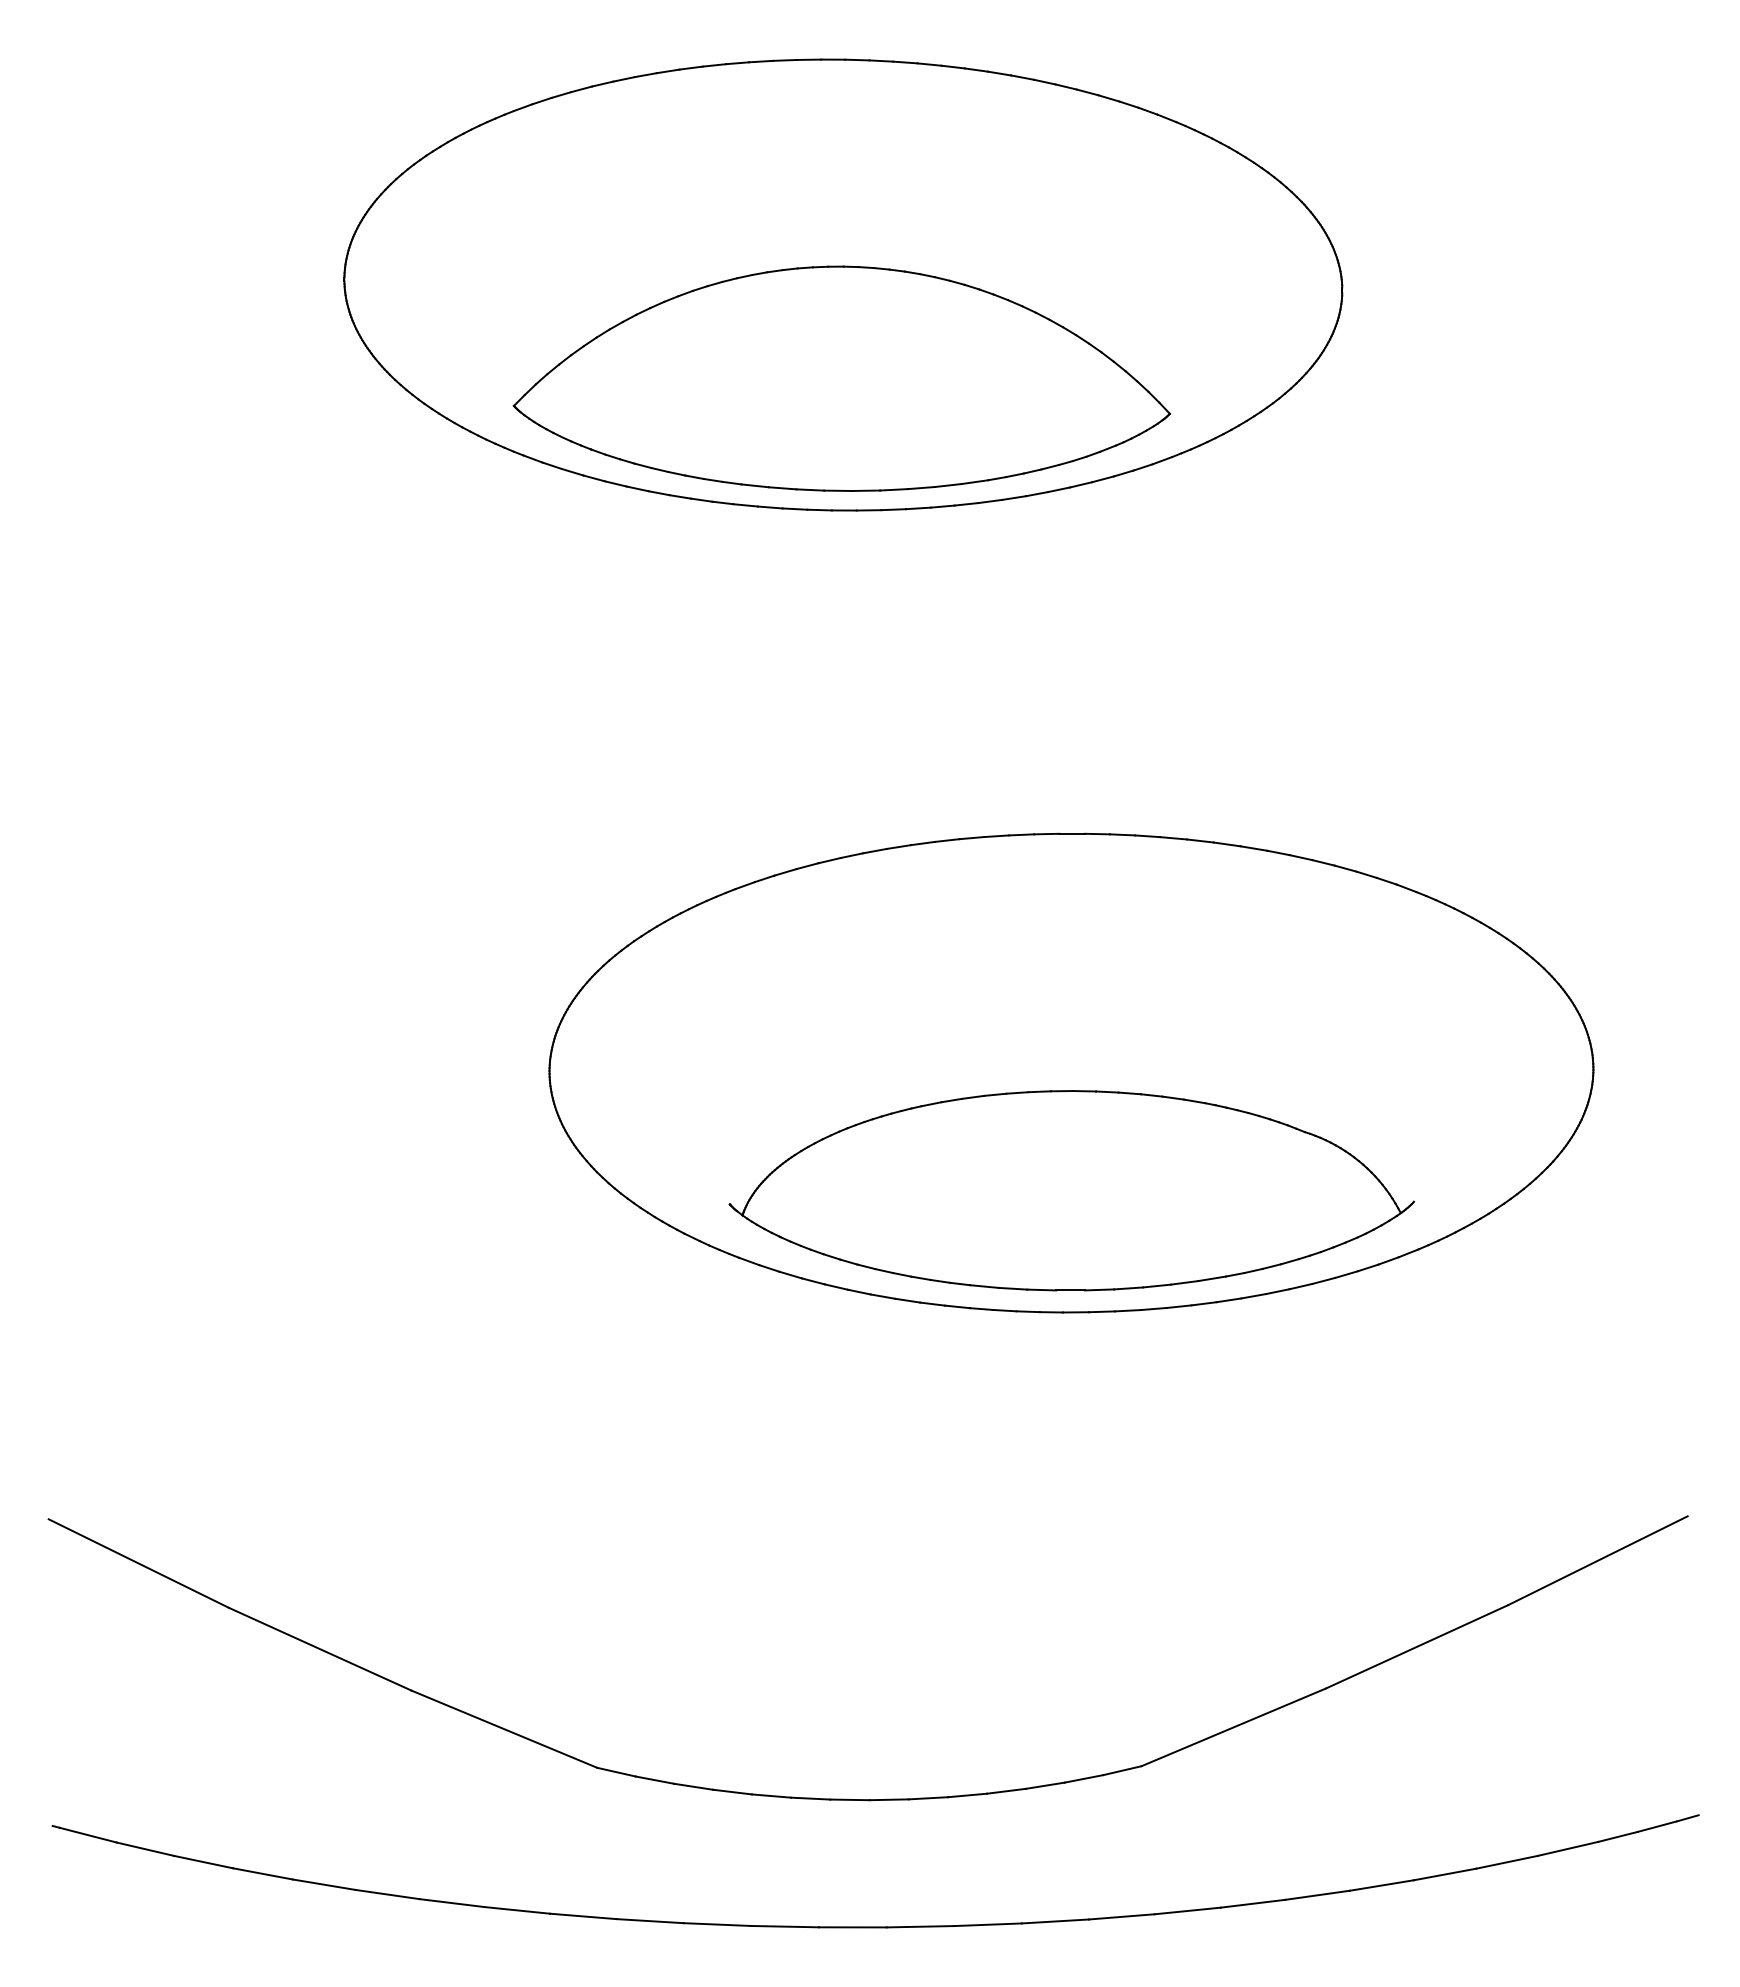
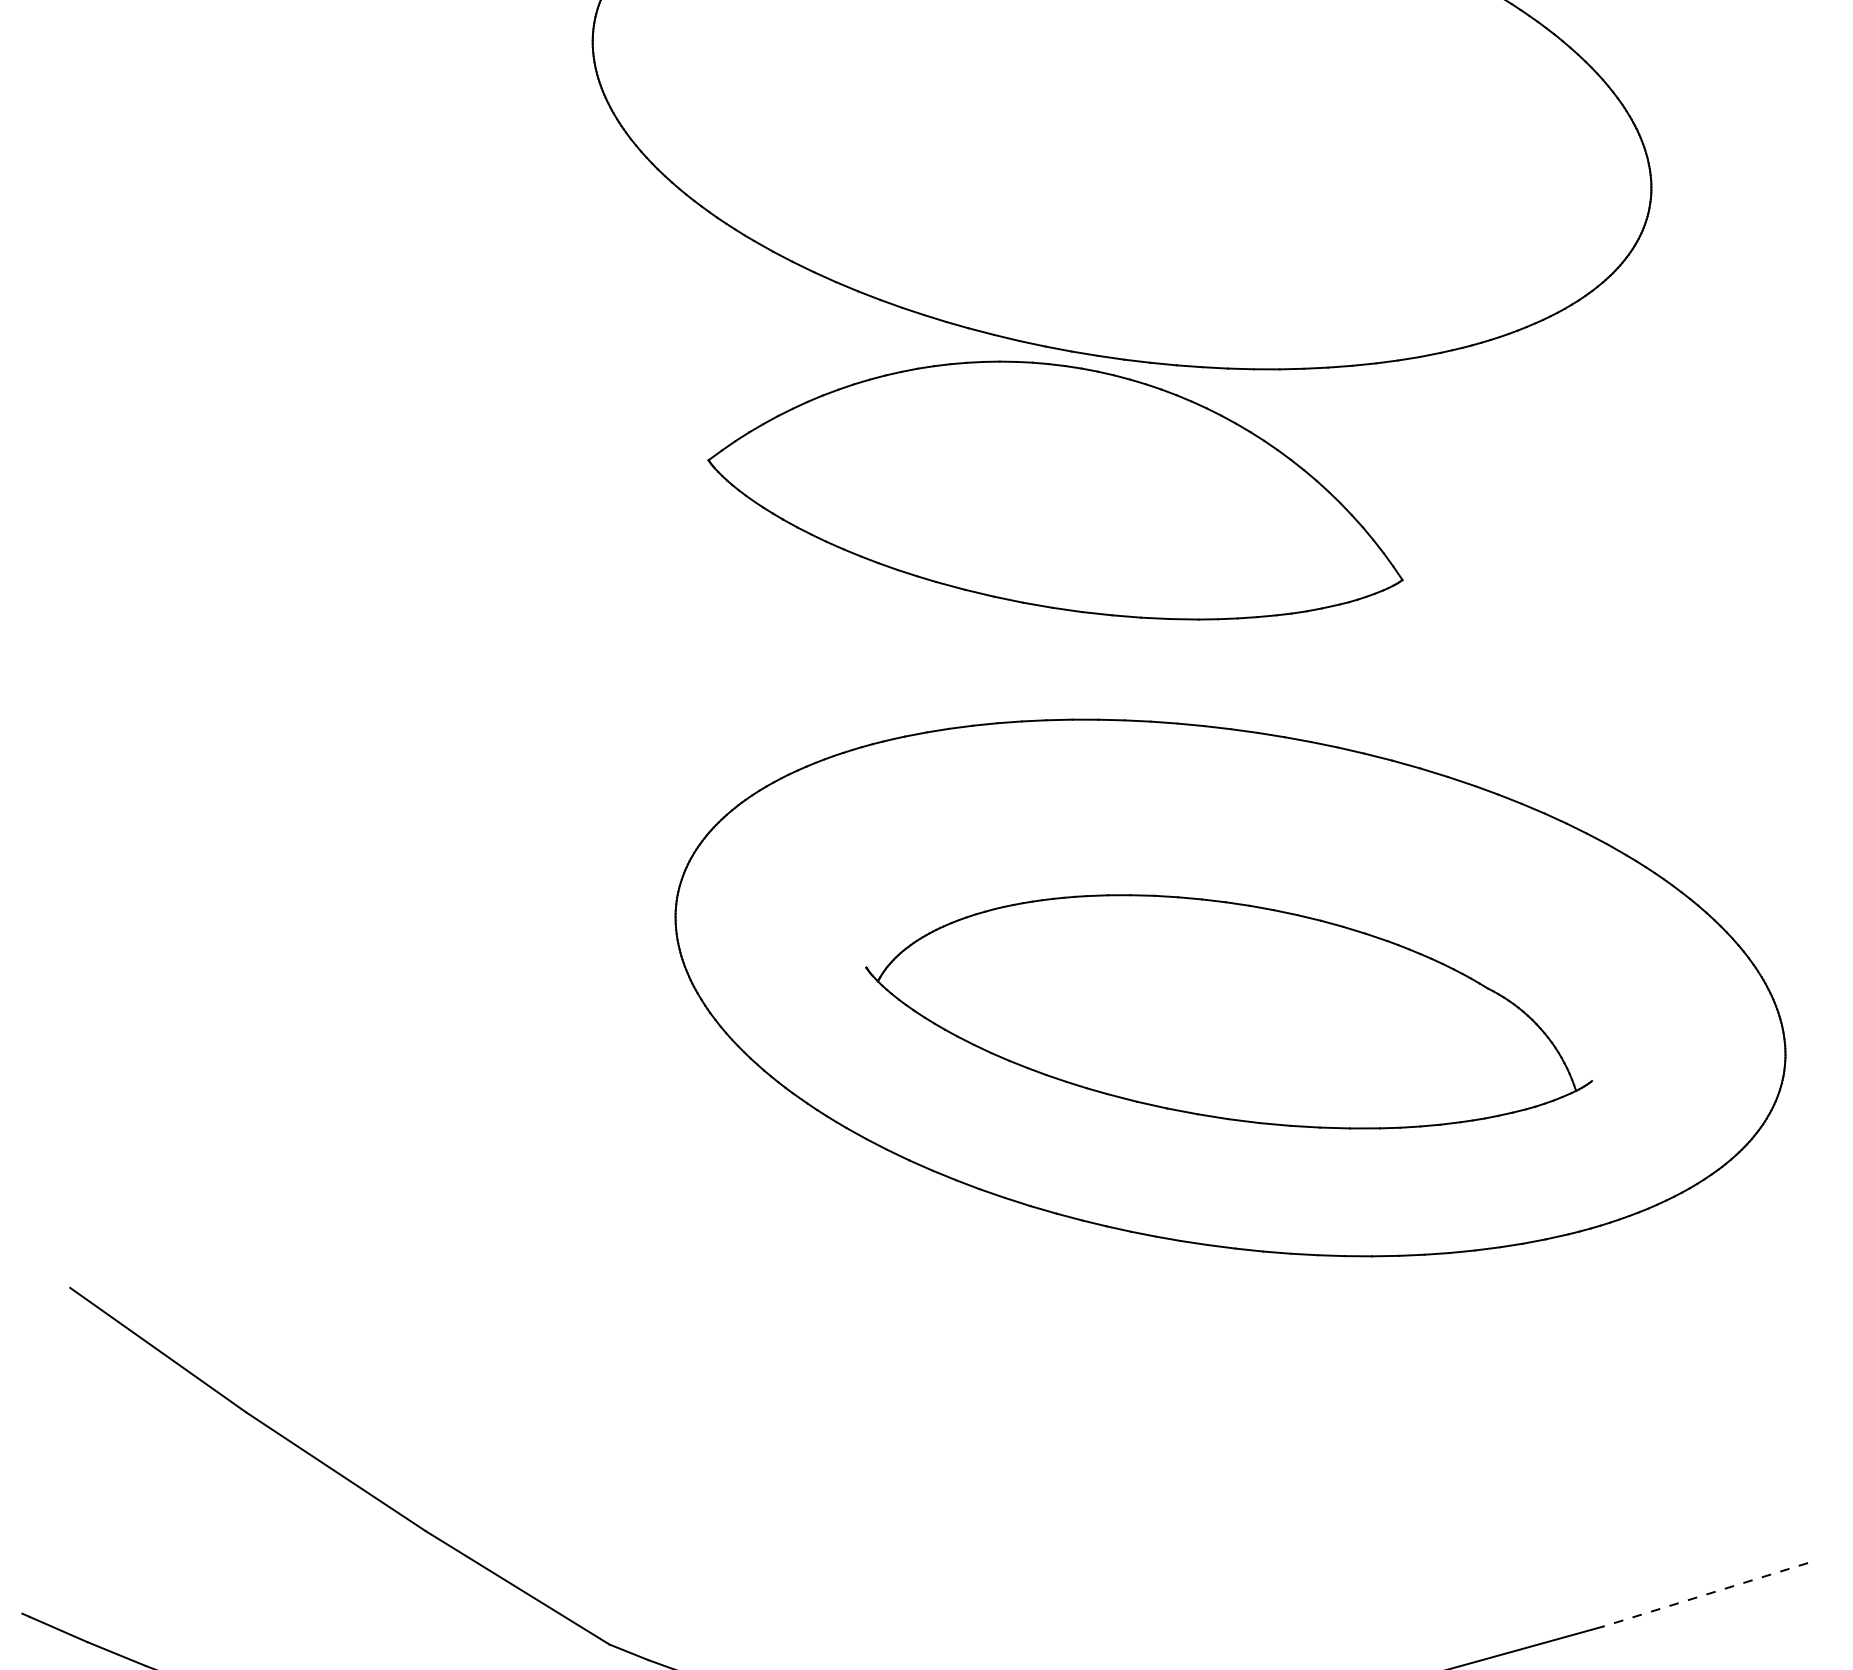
part: (841, 378) -> (1060, 486), moved
part: (1071, 1190) -> (1230, 1010), moved
line: (1597, 1560) -> (1704, 1594), solid -> dashed

